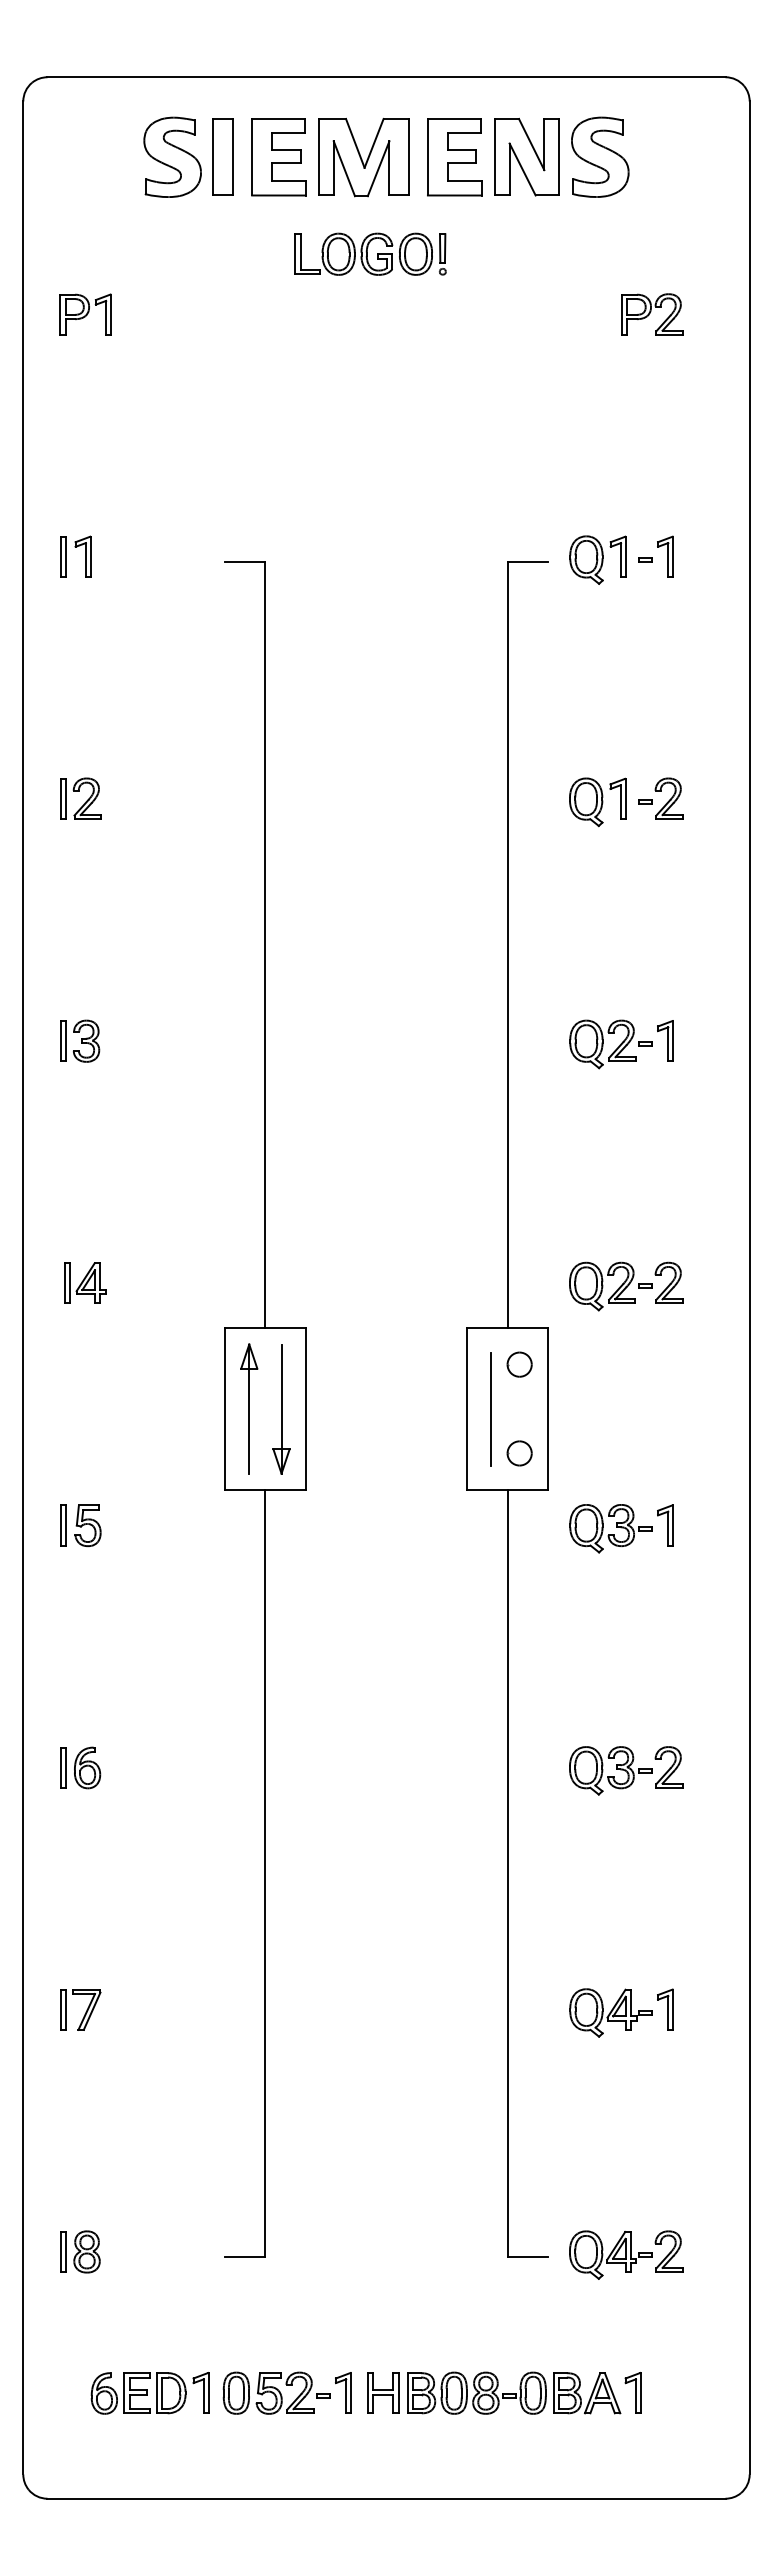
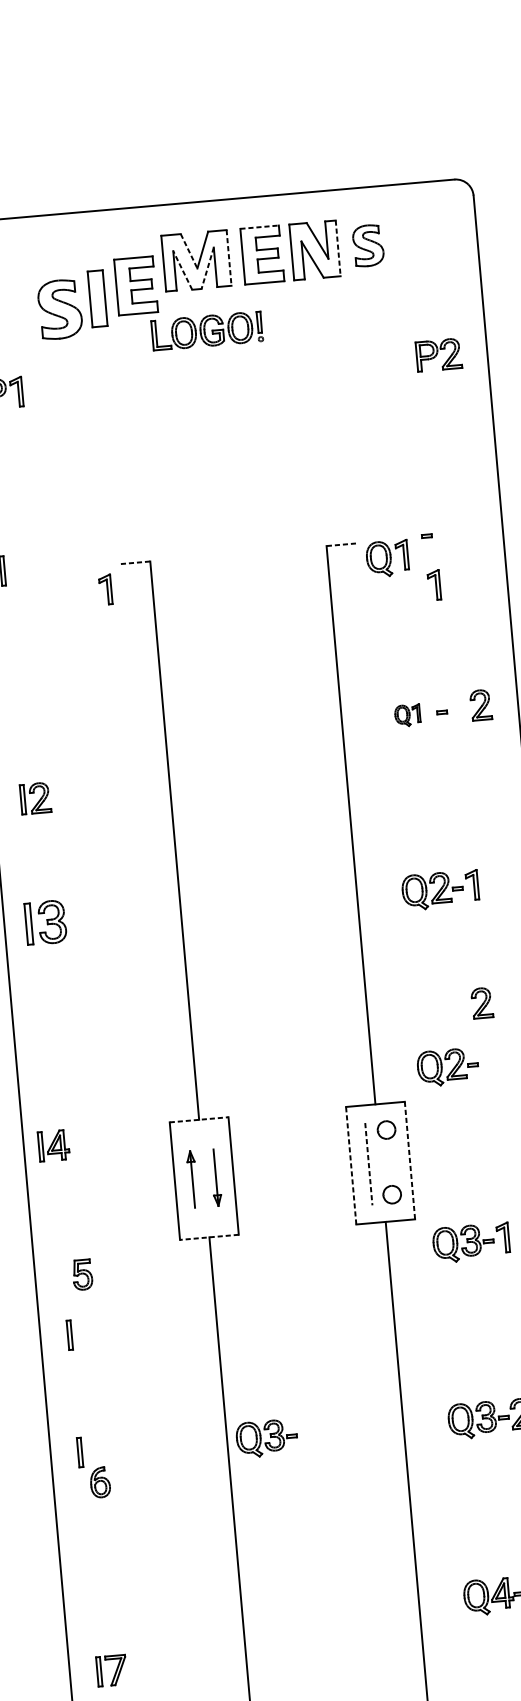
line: (454, 118) -> (259, 226), solid -> dashed
line: (355, 143) -> (189, 251), solid -> dashed
part: (172, 156) -> (60, 308), moved
part: (222, 156) -> (97, 298), moved
part: (600, 156) -> (368, 245), size x0.7
part: (278, 157) -> (135, 286), moved
line: (408, 157) -> (228, 258), solid -> dashed
line: (558, 157) -> (337, 248), solid -> dashed
line: (344, 168) -> (182, 270), solid -> dashed
line: (378, 168) -> (207, 268), solid -> dashed
part: (652, 314) -> (438, 354), moved
part: (82, 556) -> (105, 589), moved
part: (665, 556) -> (434, 585), moved
part: (597, 559) -> (387, 558), moved
line: (245, 561) -> (135, 562), solid -> dashed
line: (527, 561) -> (341, 544), solid -> dashed
part: (80, 798) -> (35, 798), moved
part: (668, 798) -> (480, 704), moved
part: (597, 802) -> (407, 715), size x0.6
part: (80, 1040) -> (46, 922), size x1.4
part: (85, 1282) -> (53, 1145), moved
part: (668, 1282) -> (481, 1002), moved
line: (265, 1328) -> (199, 1119), solid -> dashed
part: (249, 1408) -> (192, 1179), size x0.6
part: (281, 1409) -> (216, 1177), size x0.6
line: (467, 1409) -> (351, 1166), solid -> dashed
line: (491, 1409) -> (368, 1164), solid -> dashed
line: (547, 1409) -> (409, 1160), solid -> dashed
line: (264, 1489) -> (208, 1237), solid -> dashed
part: (63, 1525) -> (69, 1335), moved
part: (87, 1767) -> (100, 1482), moved
part: (319, 1770) -> (266, 1438), added
part: (80, 2009) -> (111, 1670), moved

